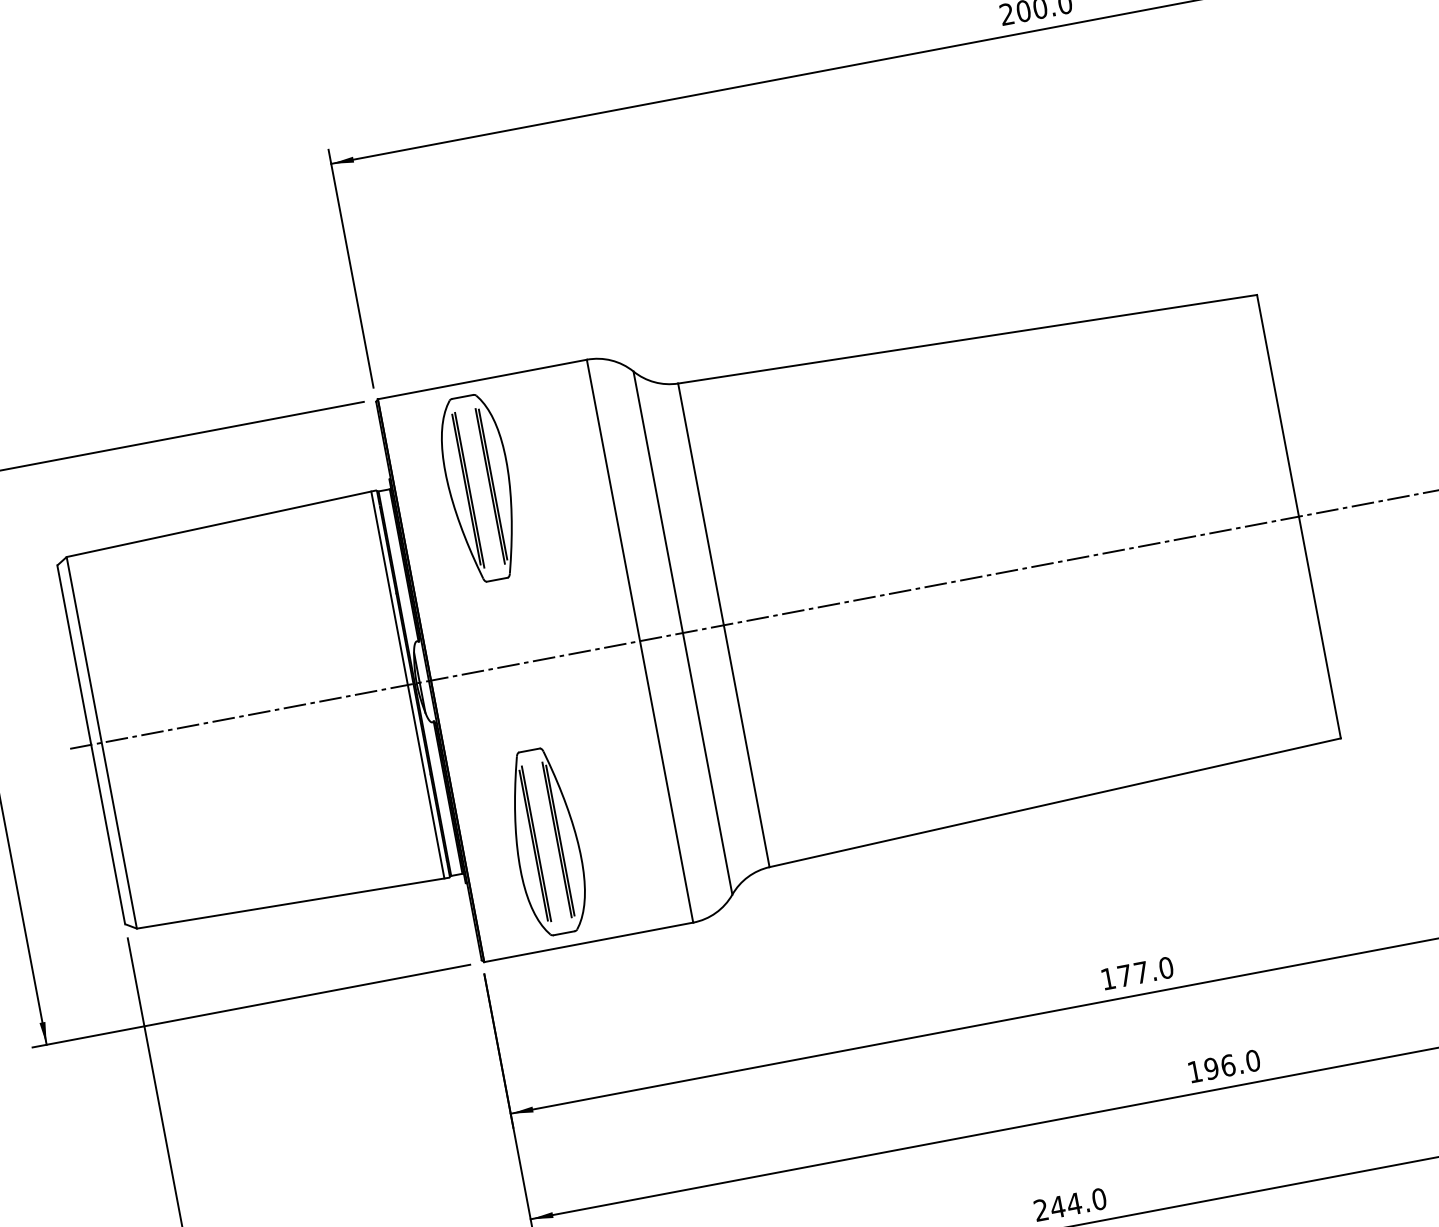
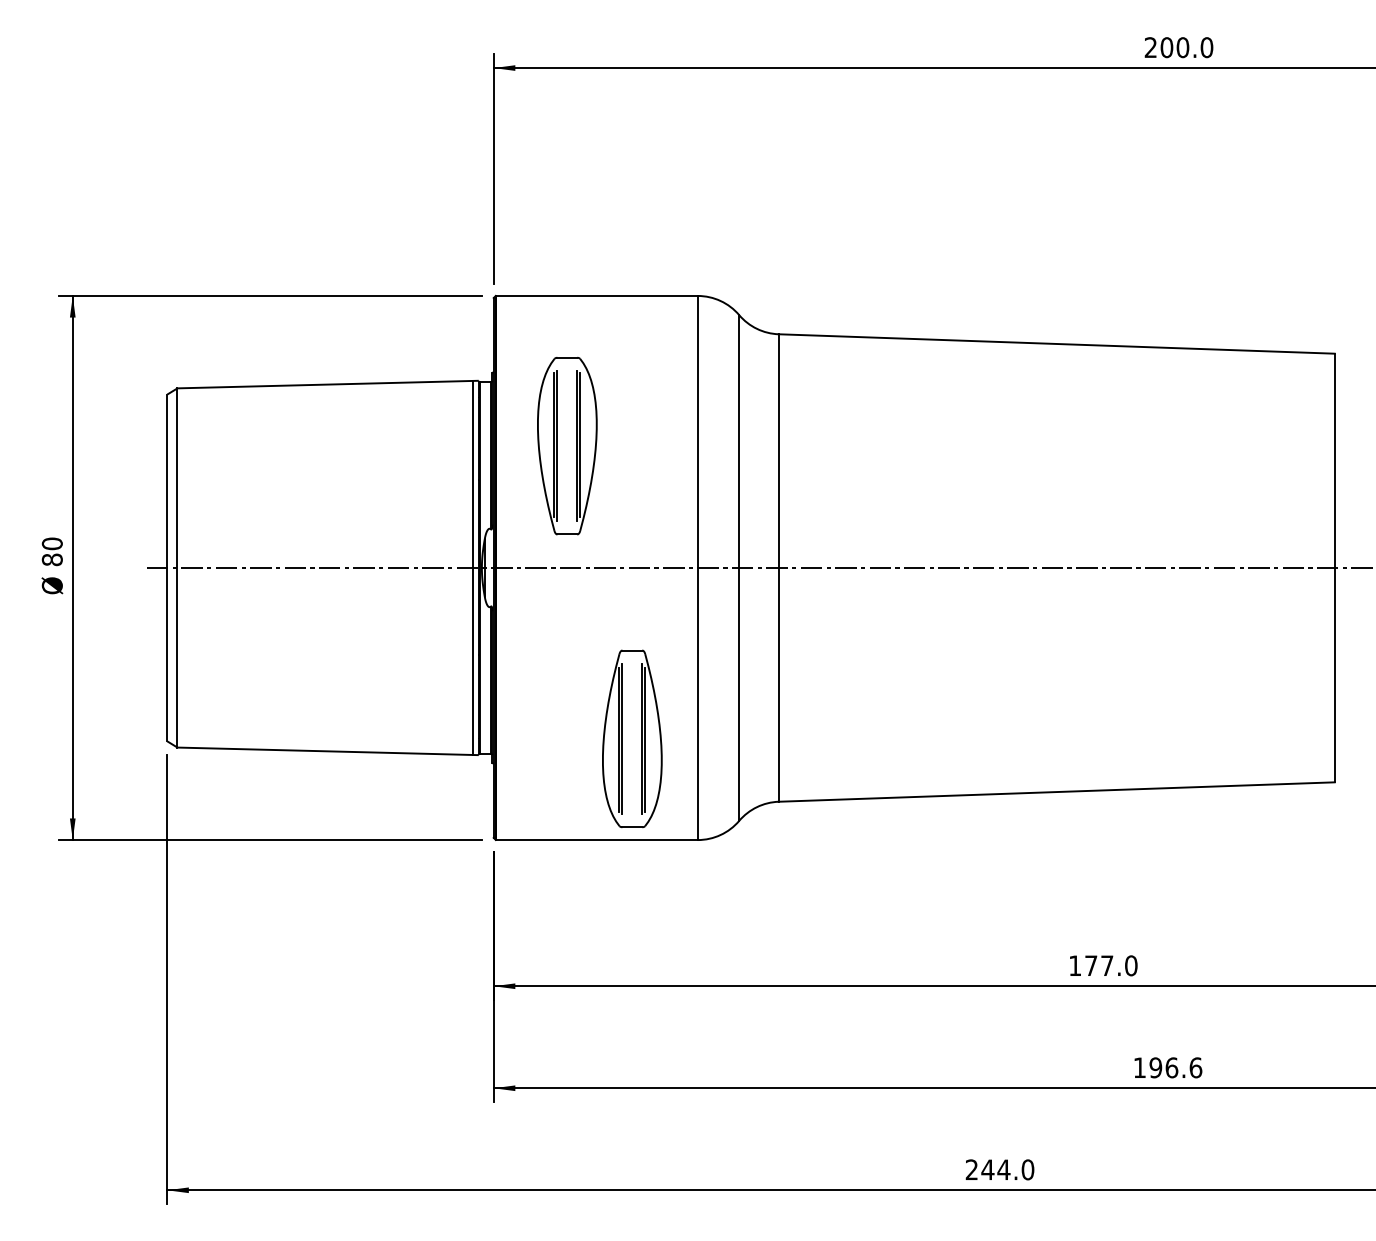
part: (480, 488) -> (567, 446), moved
part: (546, 841) -> (632, 738), moved
text: (1252, 1060) -> (1195, 1067), 196.0 -> 196.6

